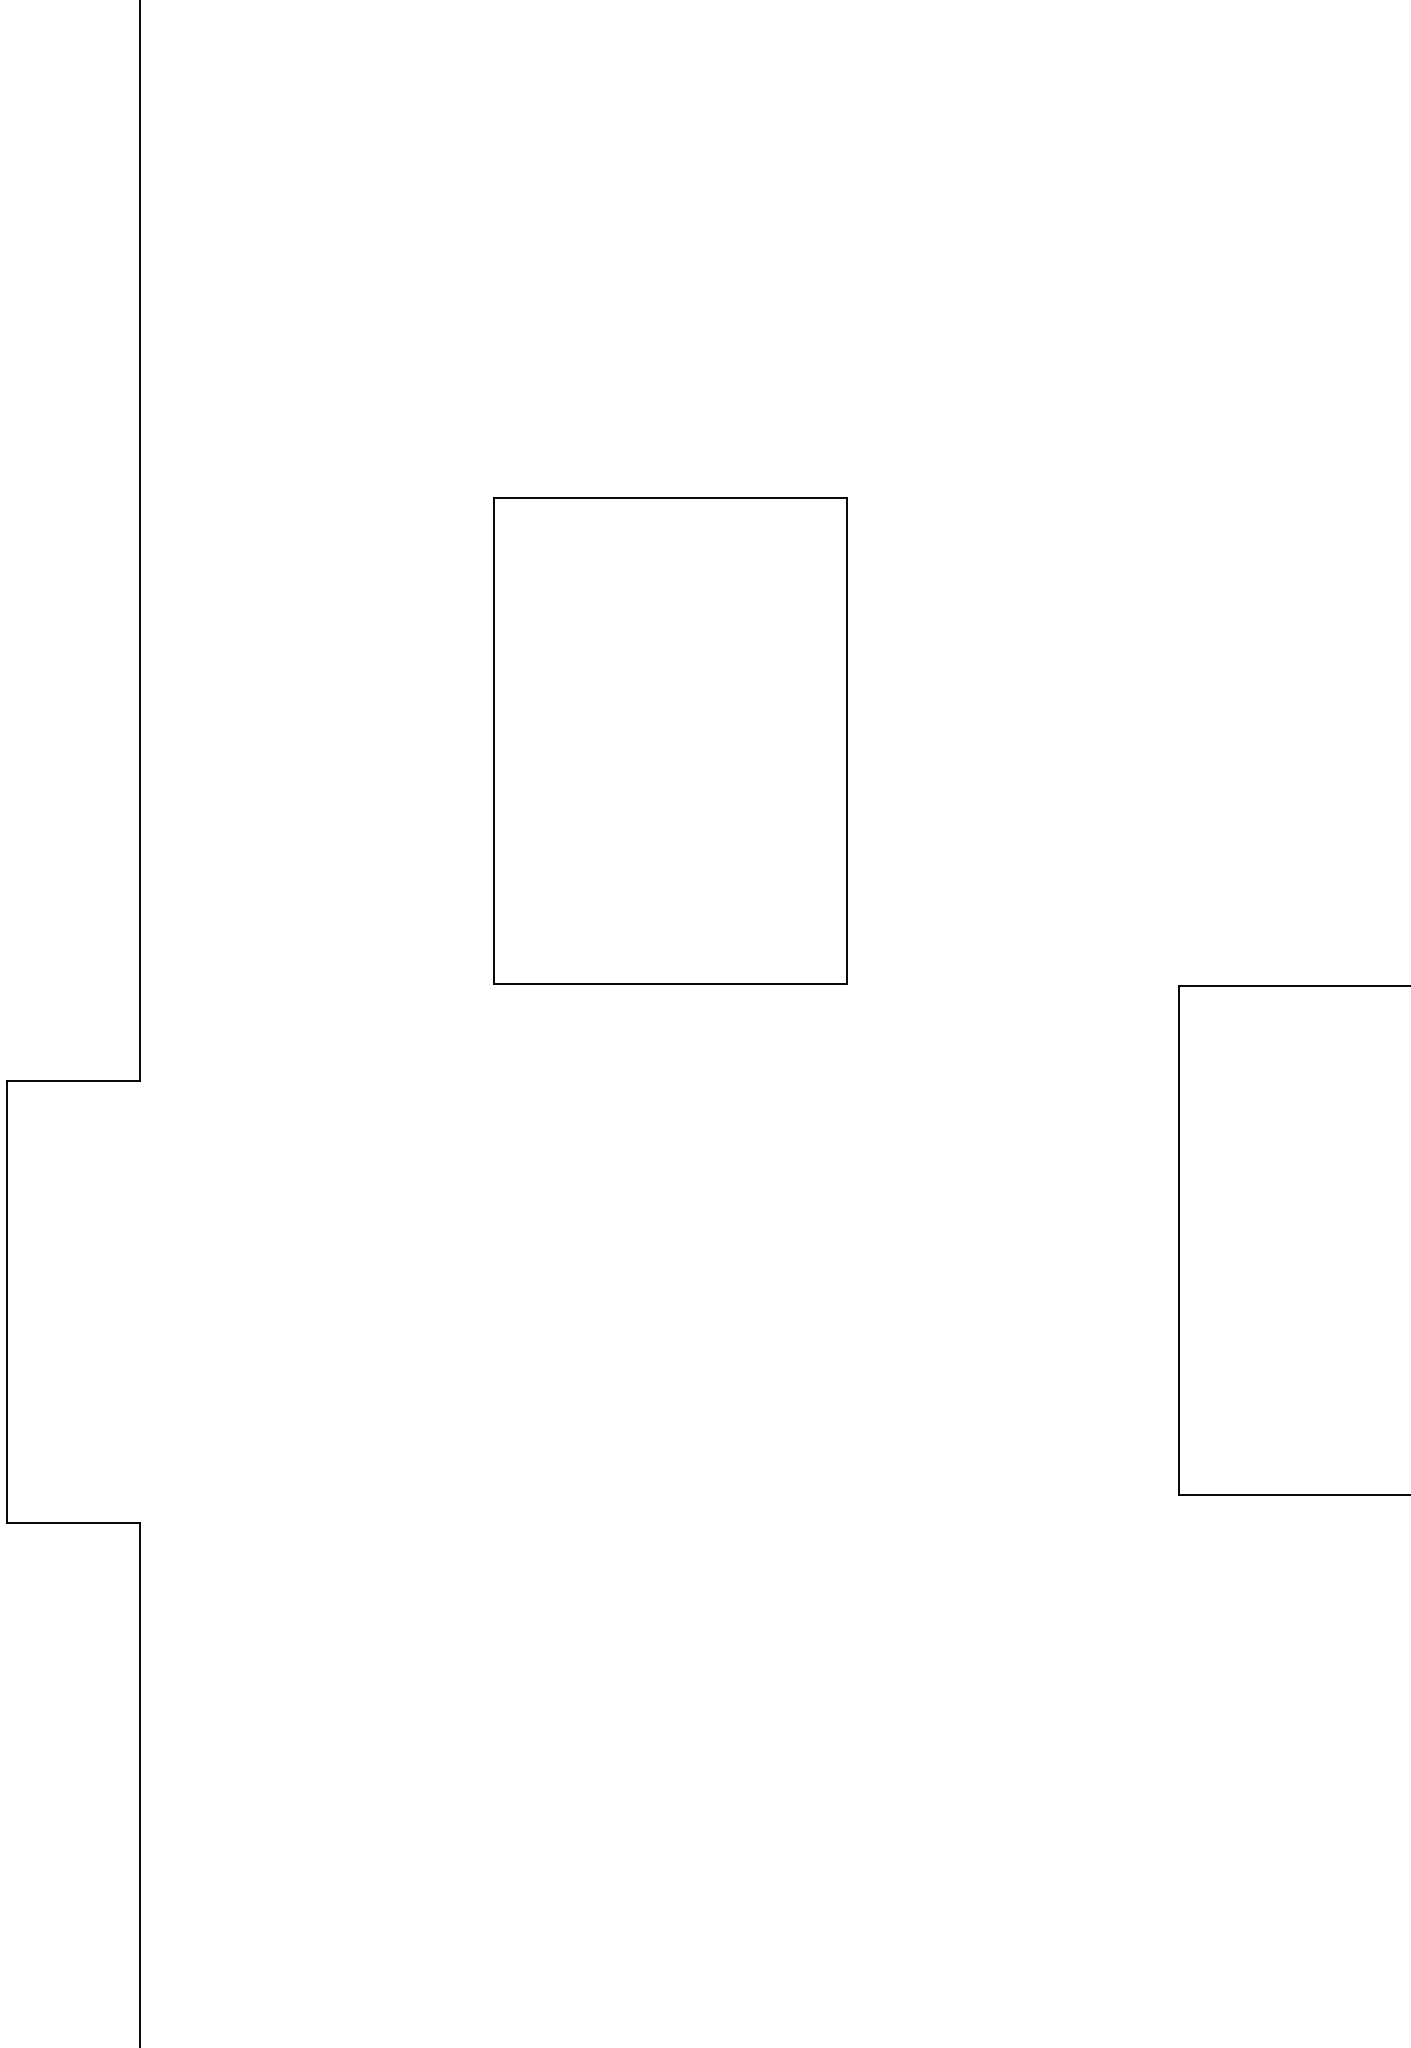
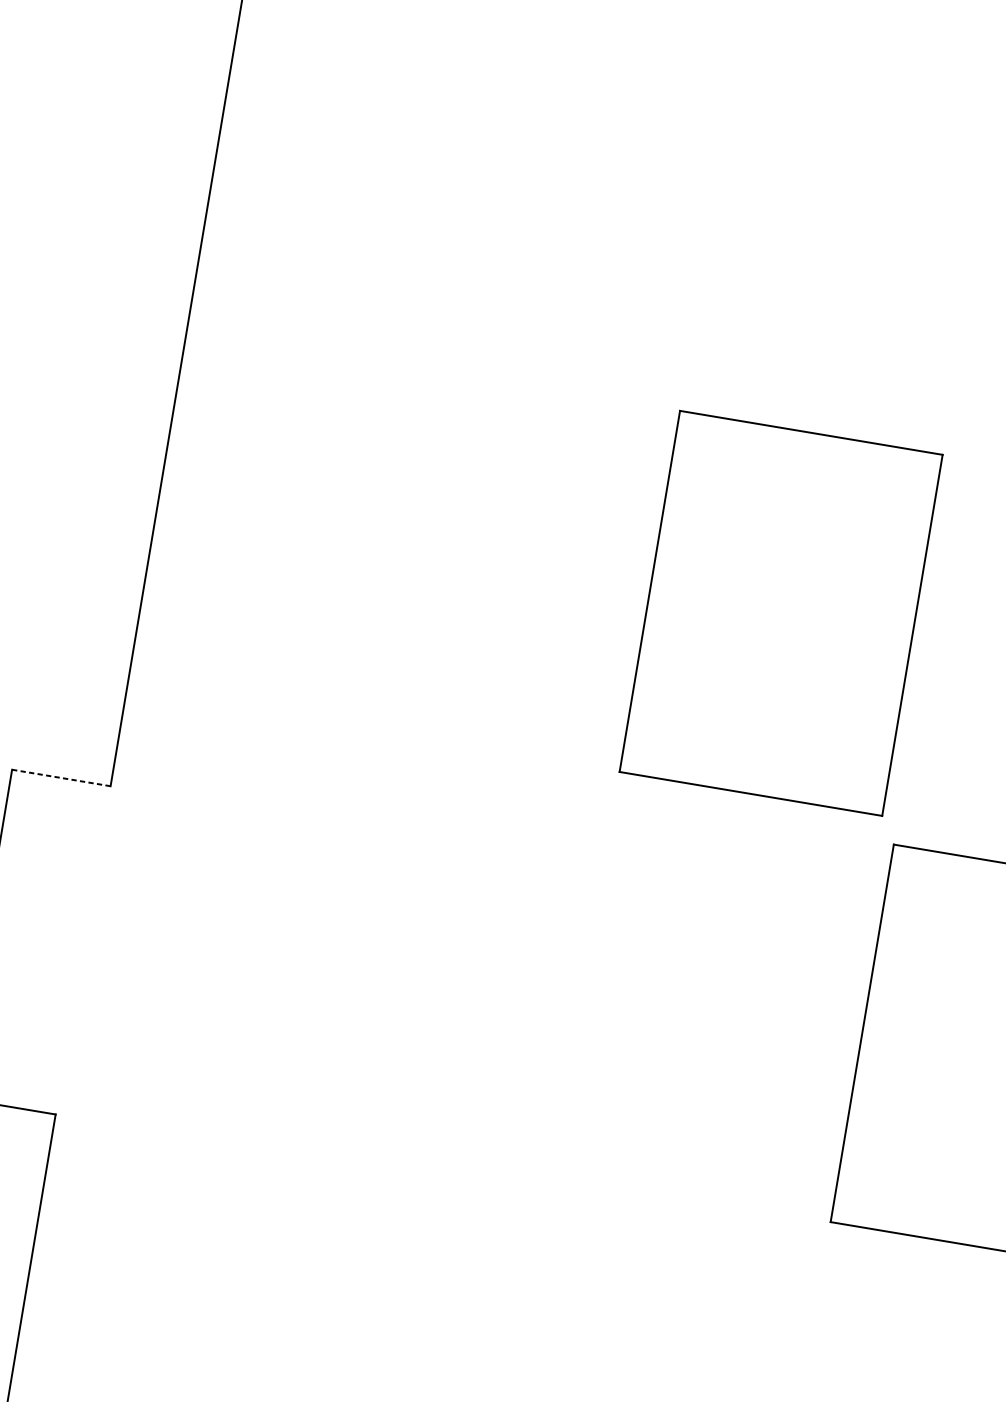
part: (670, 740) -> (781, 612), moved
line: (73, 1081) -> (61, 777), solid -> dashed

